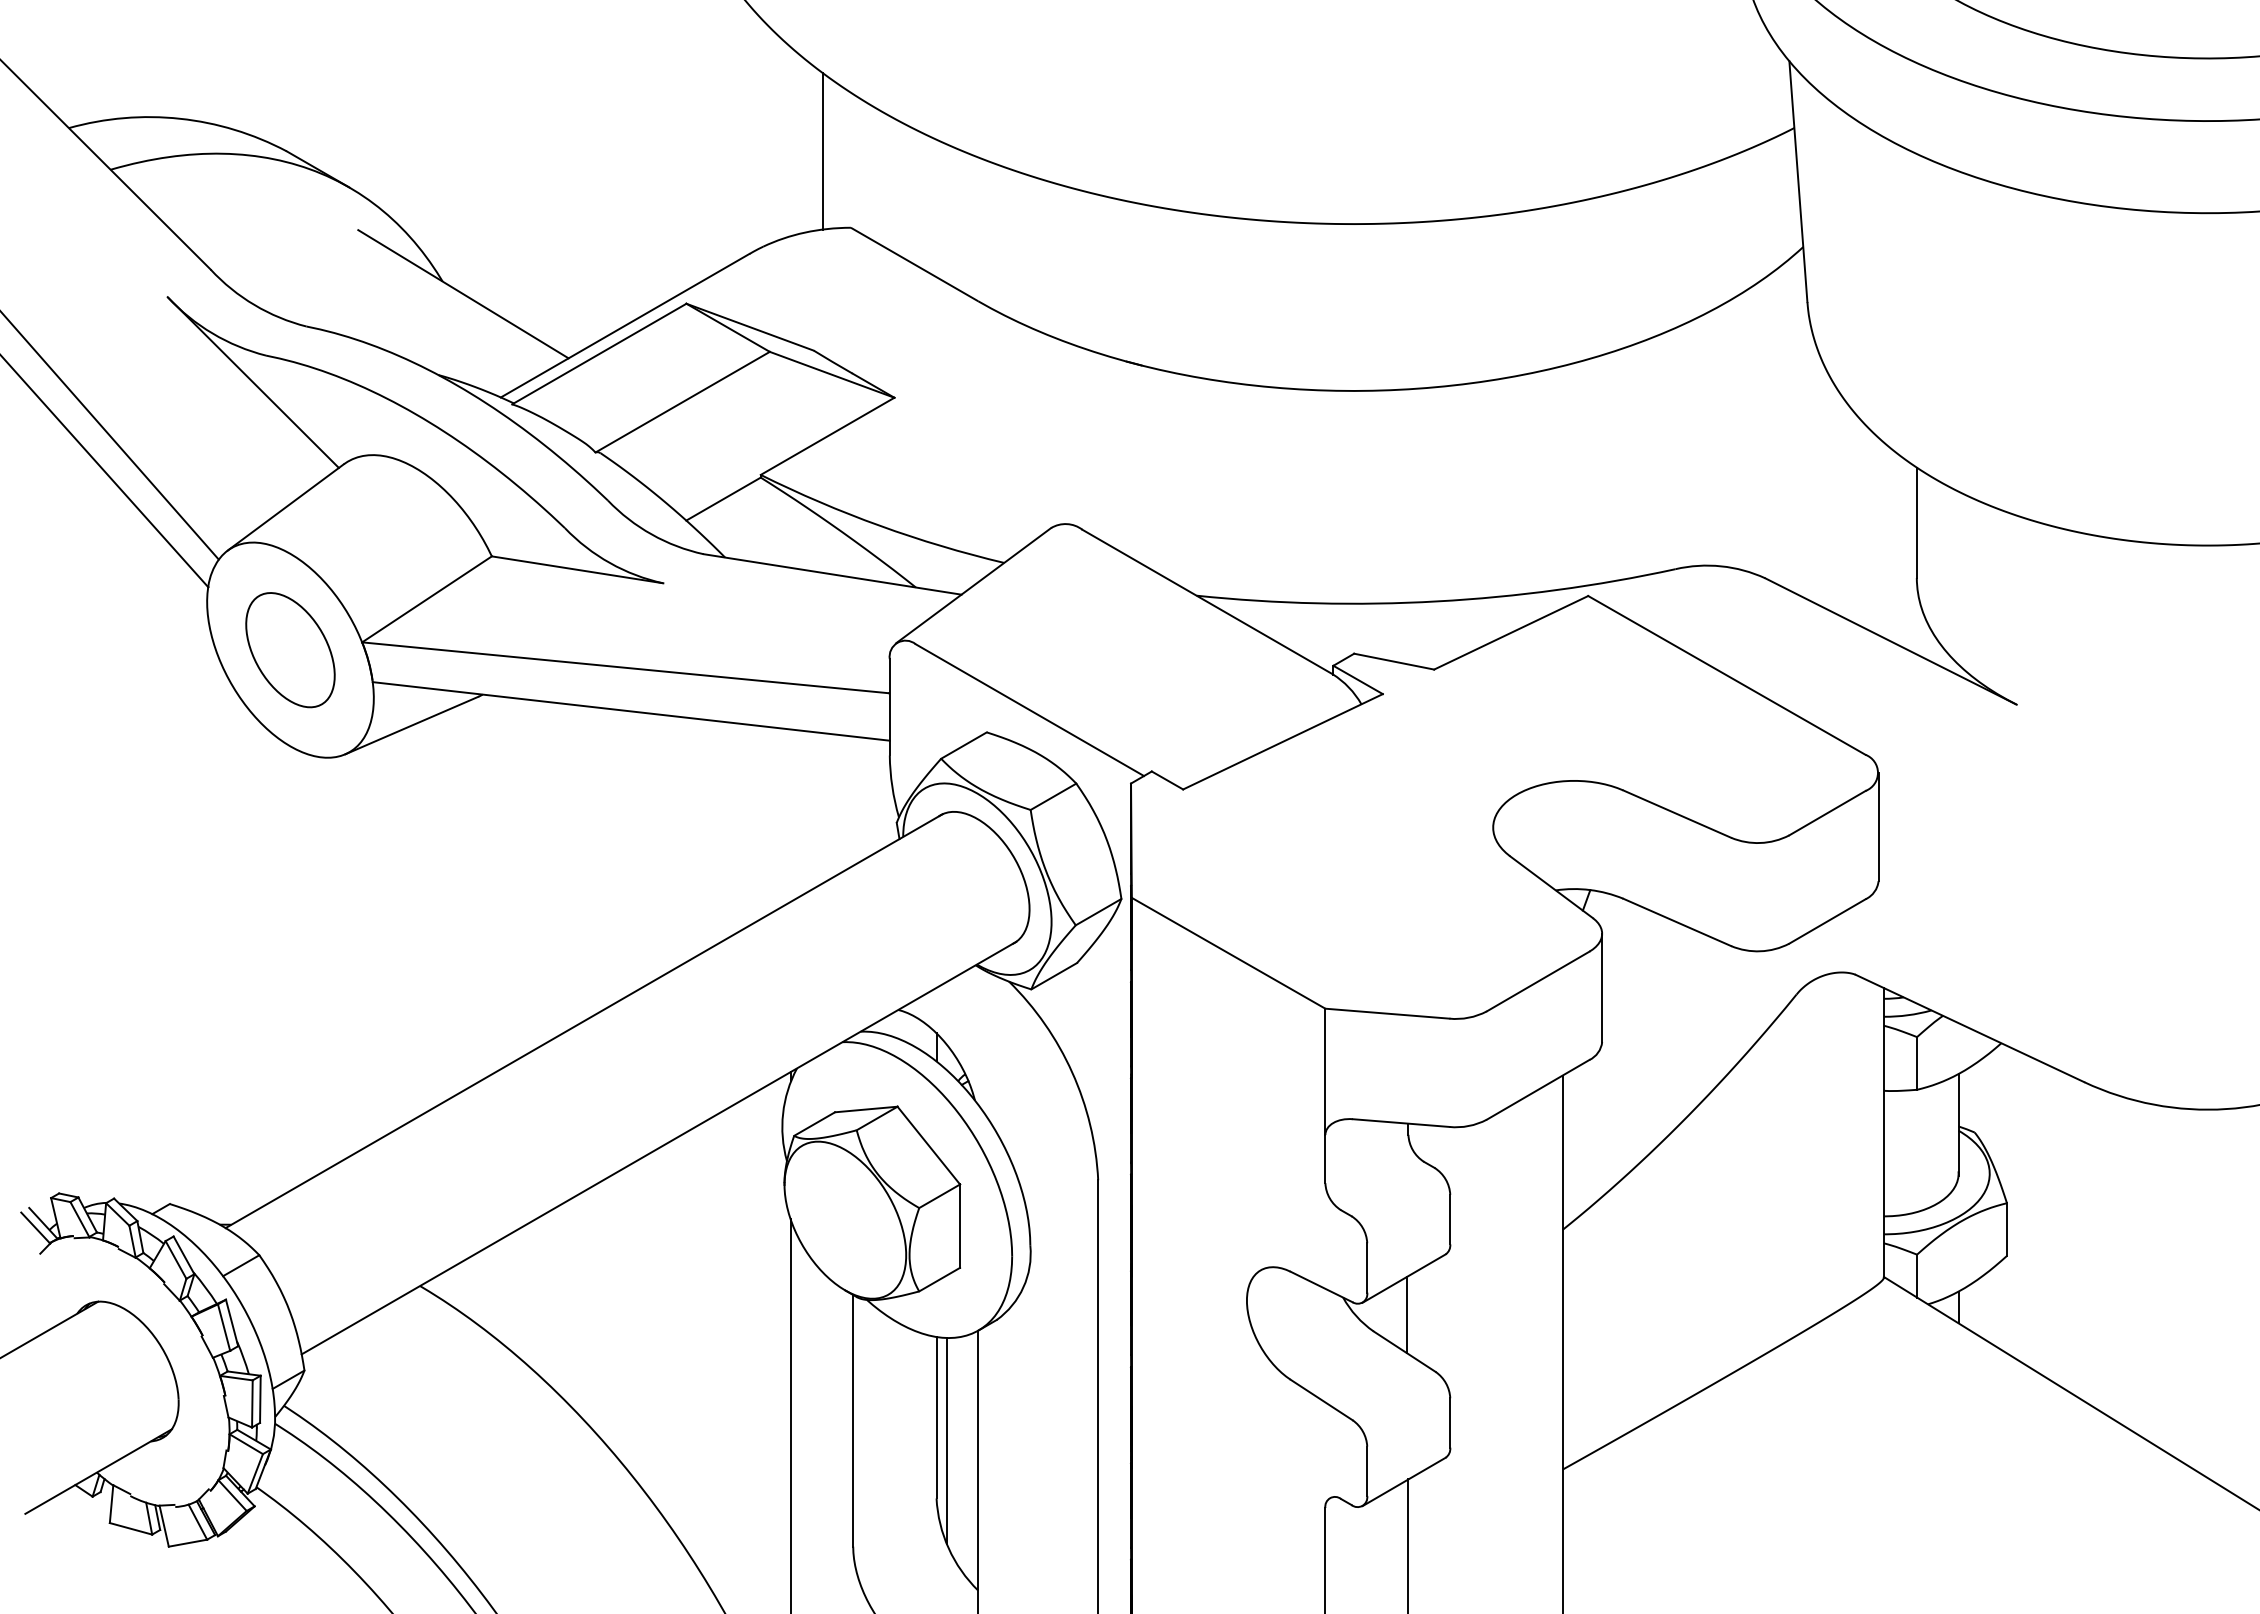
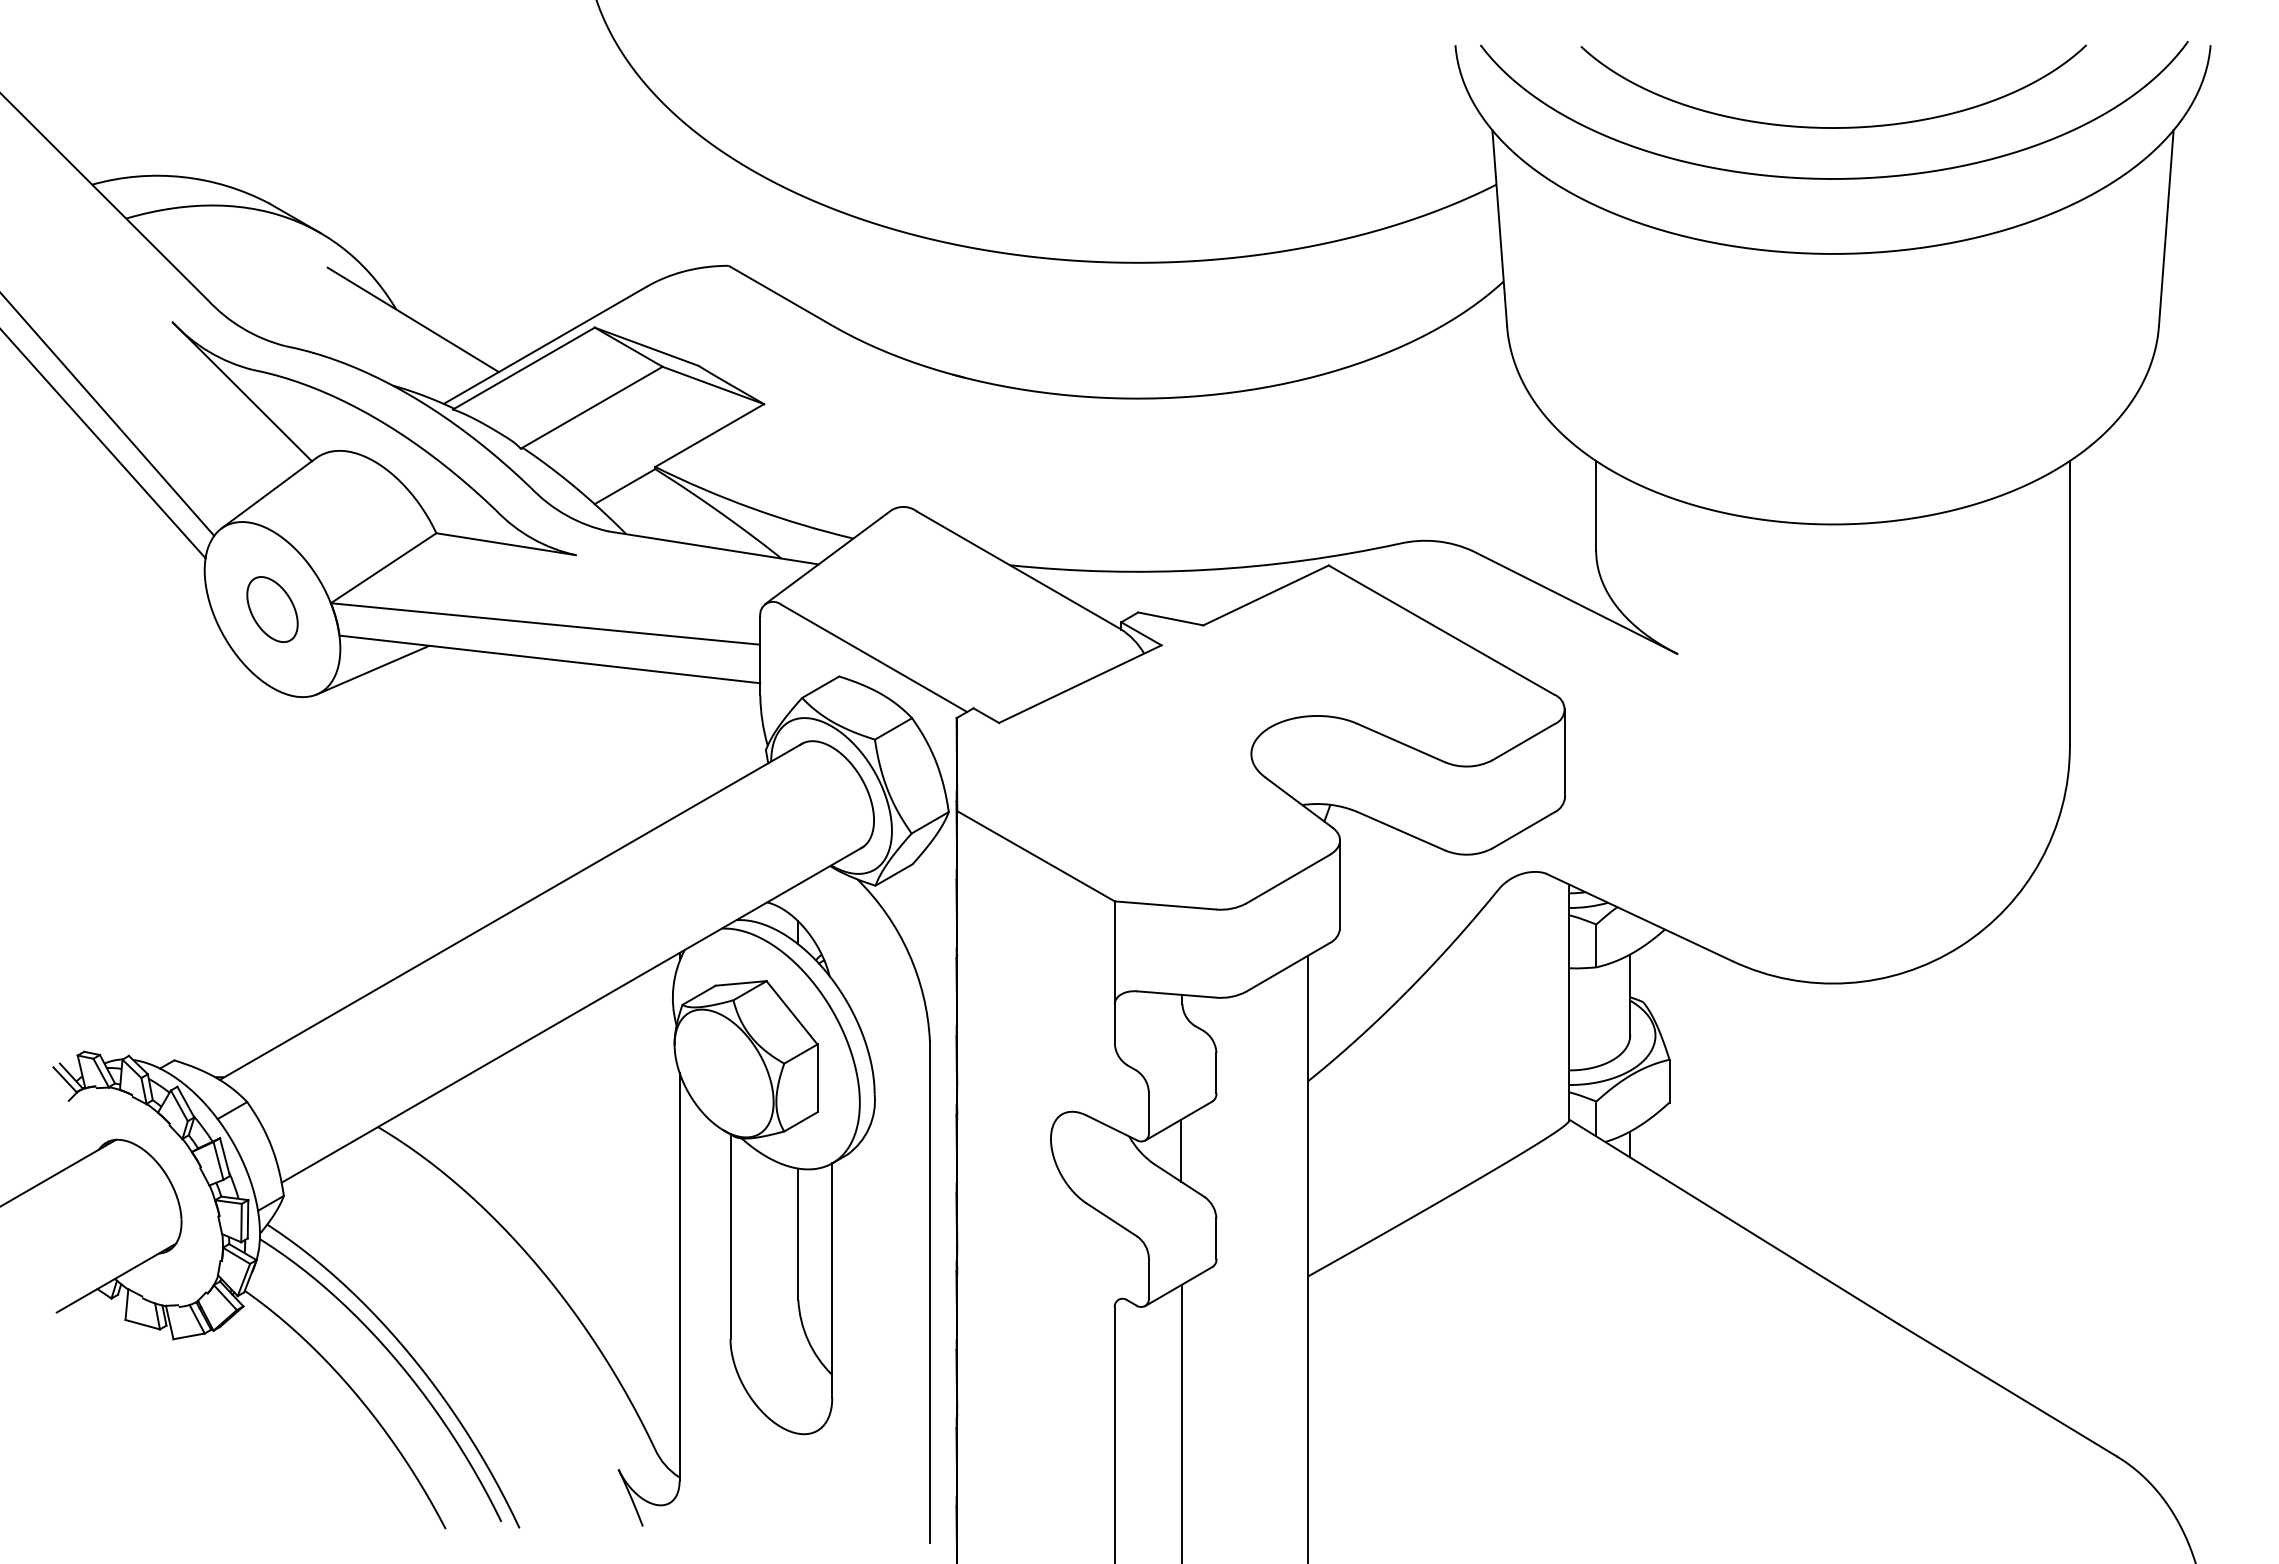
line: (822, 151) -> (705, 203), removed
part: (290, 650) -> (272, 609), size x0.7
line: (946, 1441) -> (806, 1253), removed

